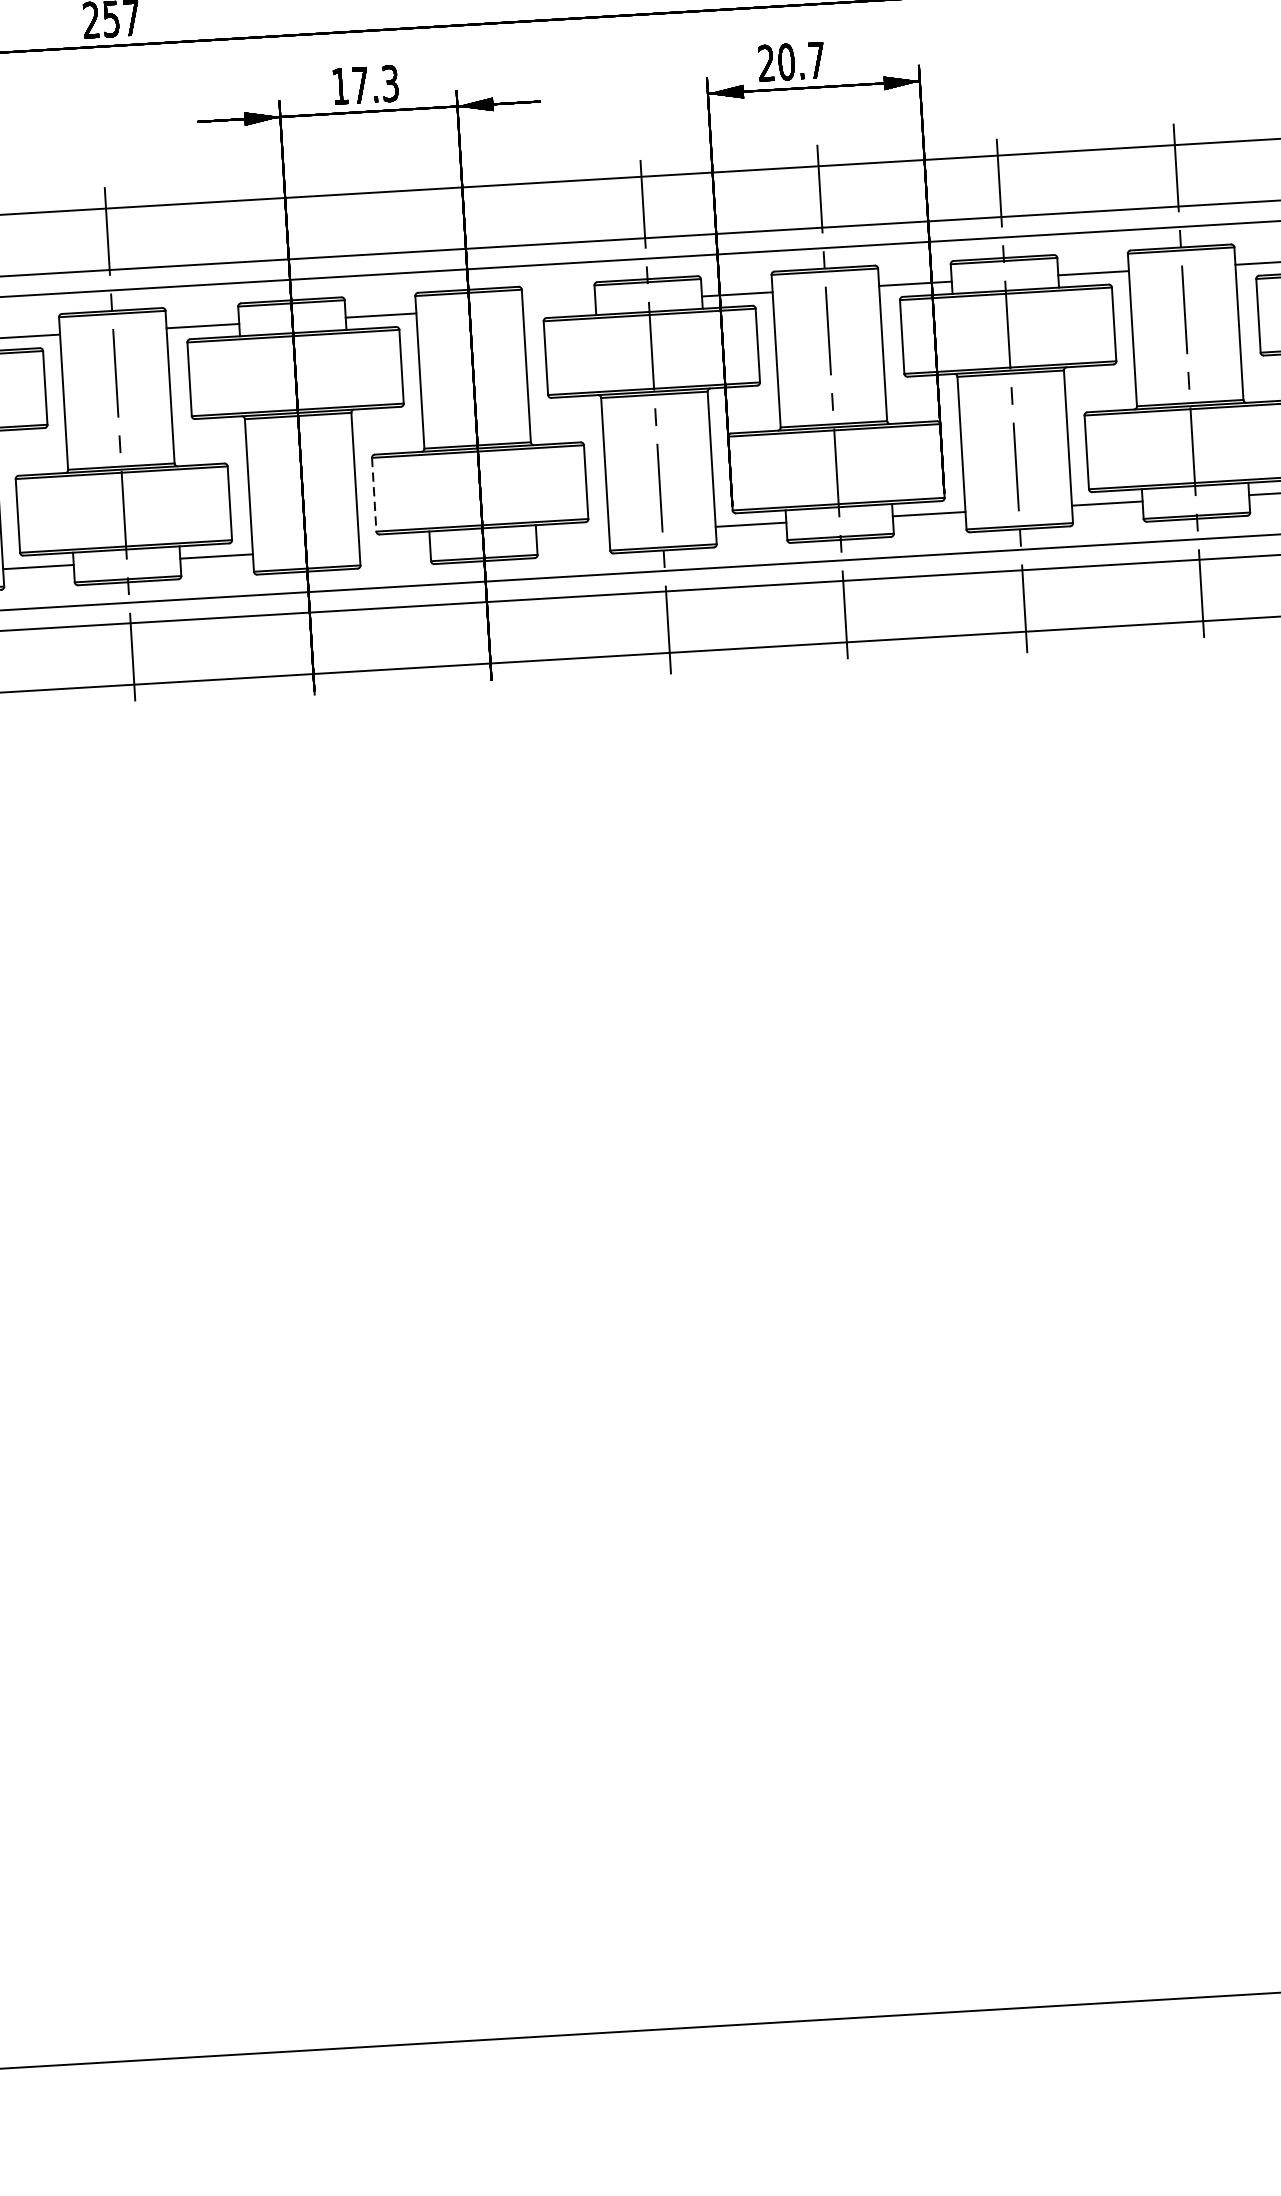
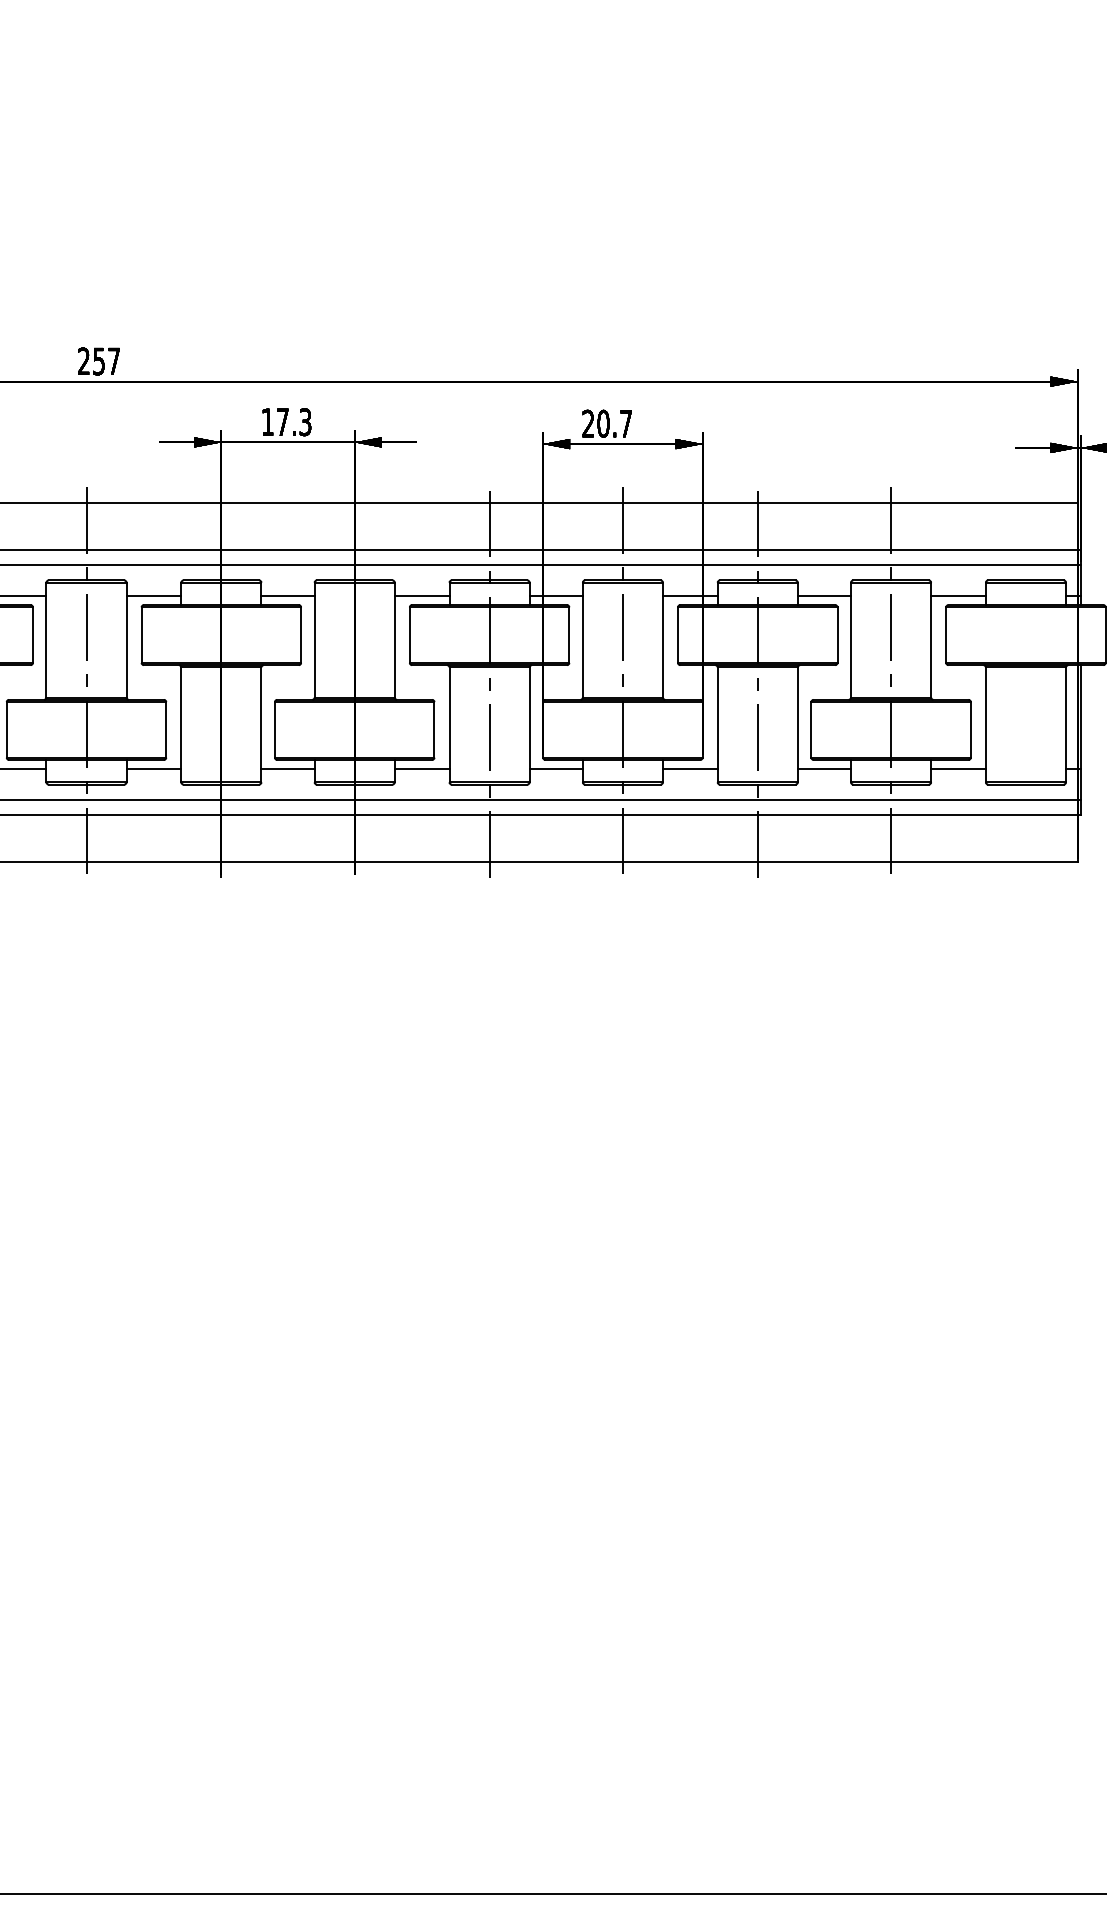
line: (558, 304) -> (421, 595), added
line: (373, 494) -> (274, 729), dashed -> solid
line: (572, 535) -> (421, 769), added
line: (394, 546) -> (287, 769), added

